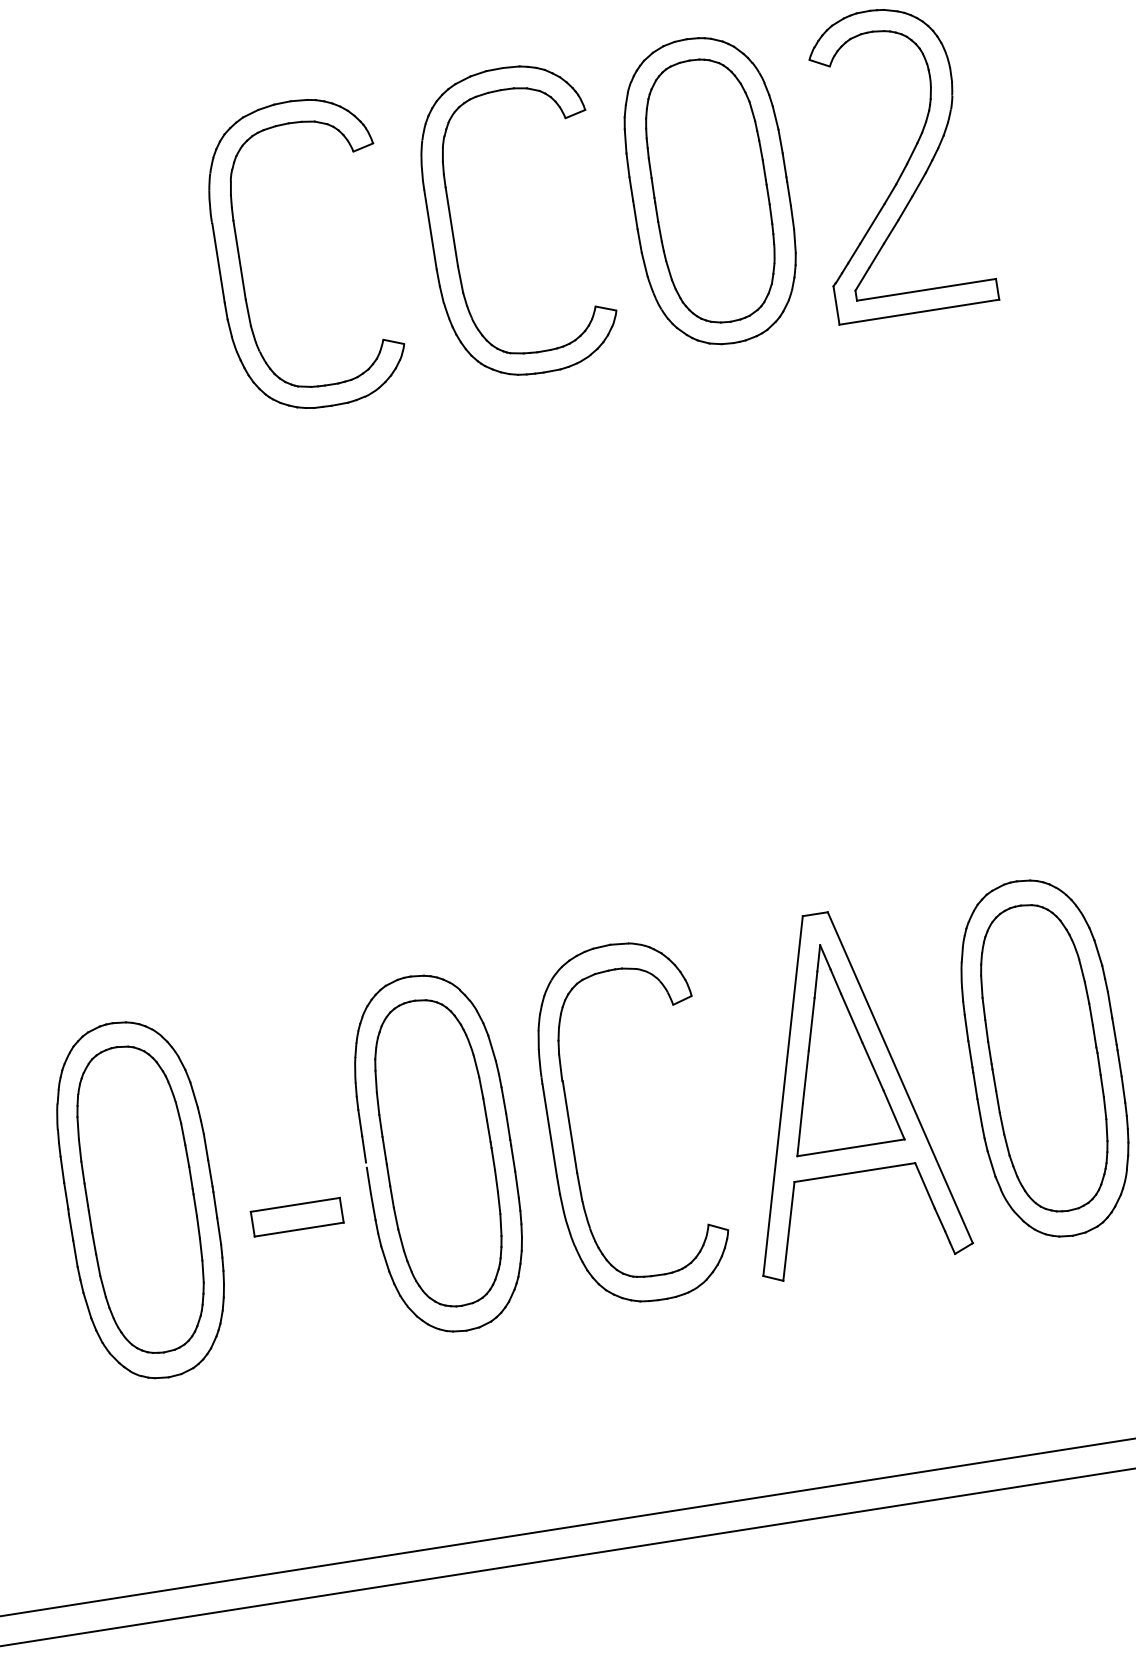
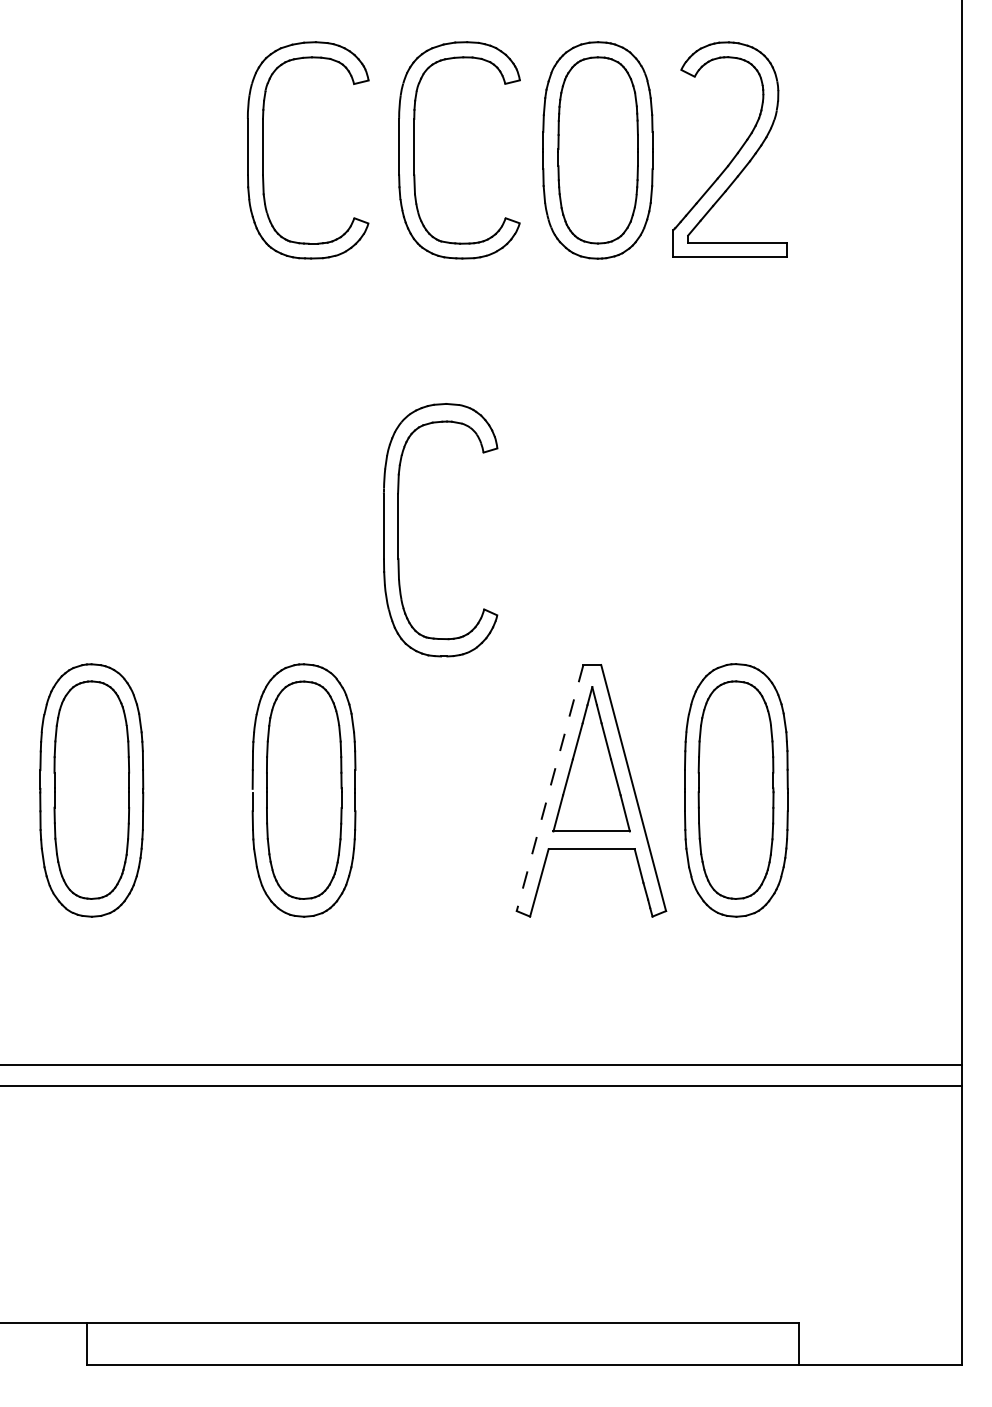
line: (782, 1096) -> (549, 788), solid -> dashed
part: (570, 1132) -> (398, 530), moved
part: (296, 1217) -> (198, 819), removed

